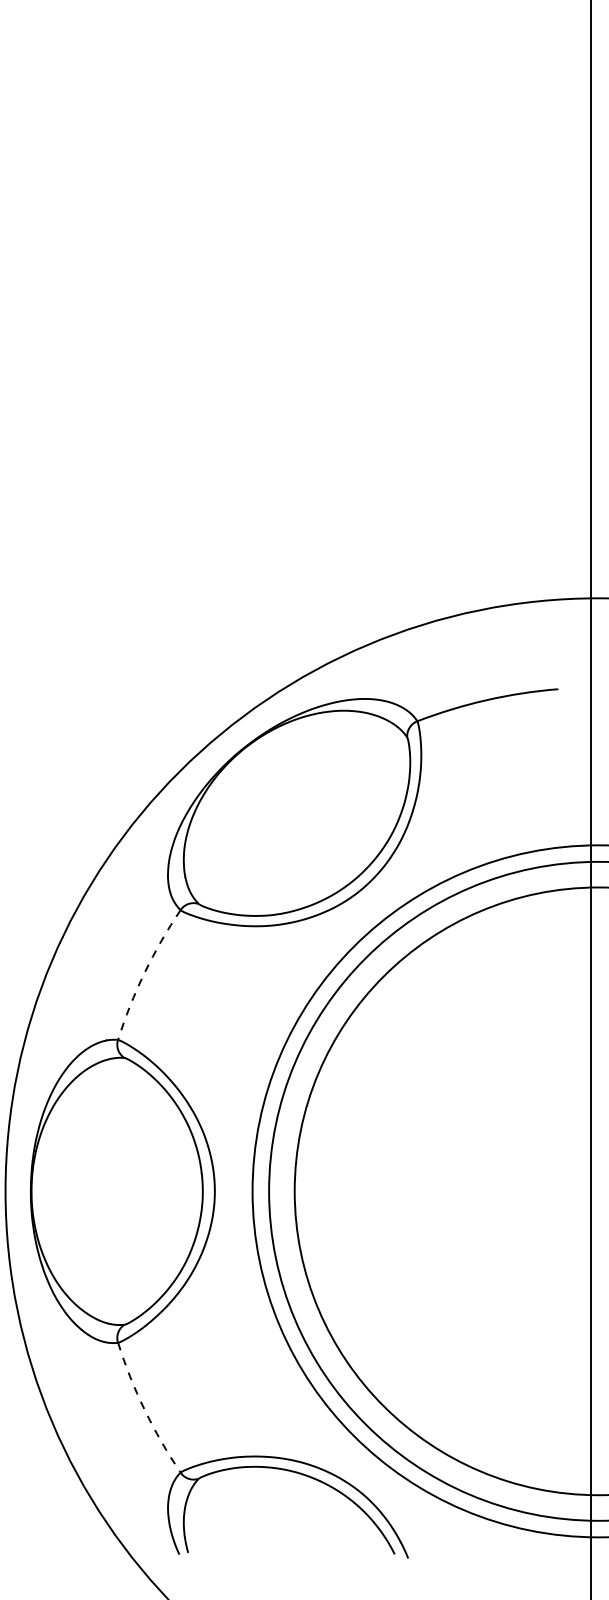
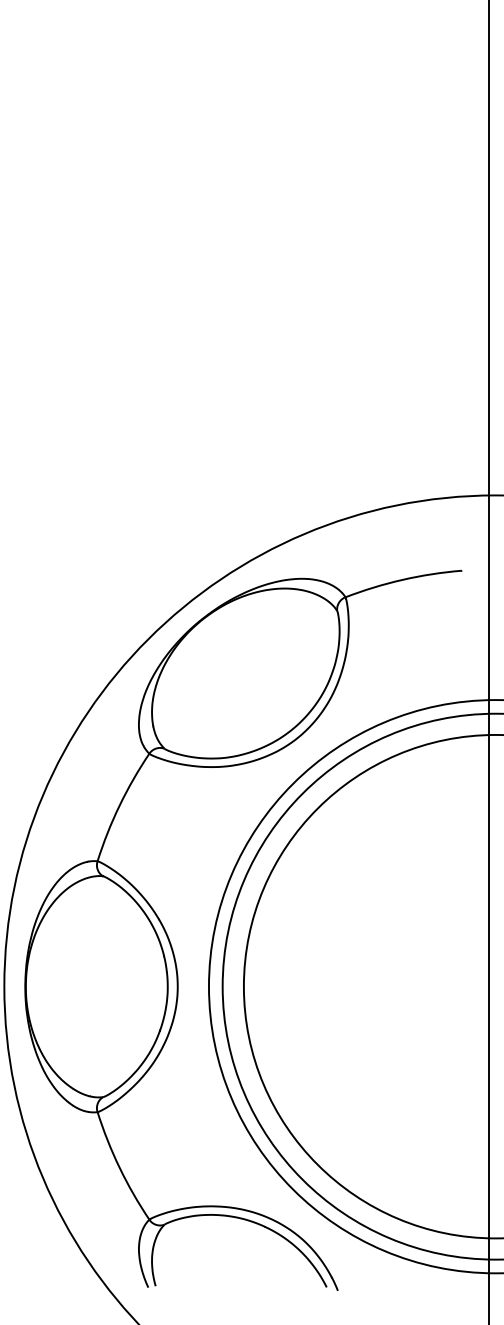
arc: (144, 972) -> (119, 805), dashed -> solid
arc: (144, 1409) -> (119, 1167), dashed -> solid

